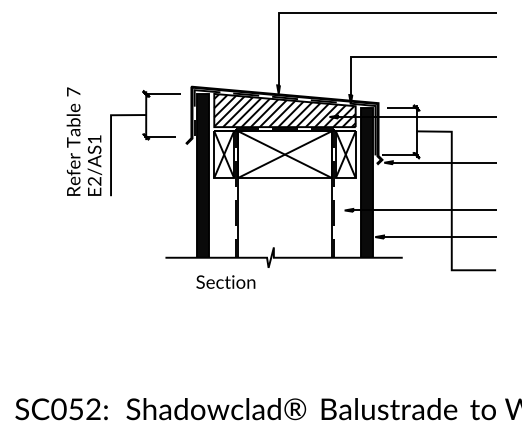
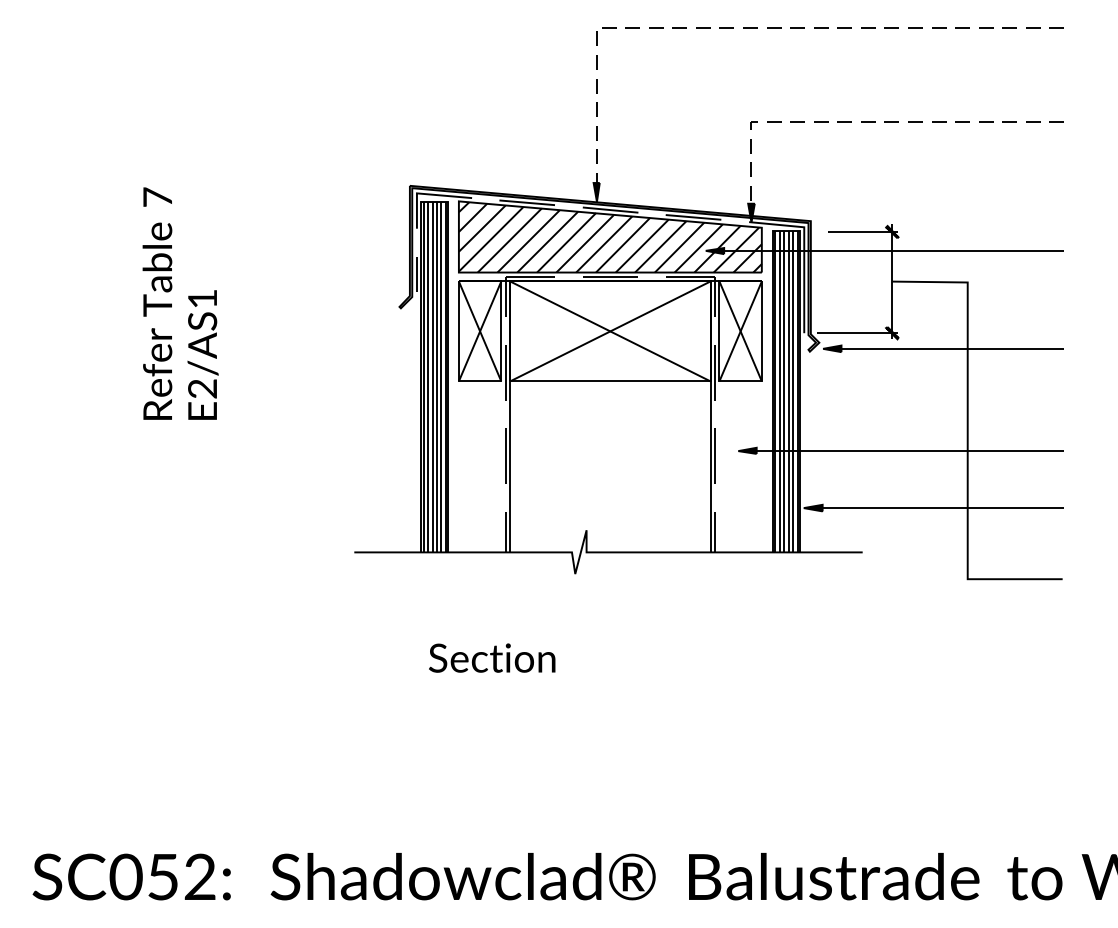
line: (350, 12) -> (750, 26), solid -> dashed
line: (403, 56) -> (864, 121), solid -> dashed
part: (145, 143) -> (311, 307), removed
text: (225, 281) -> (491, 656), moved

